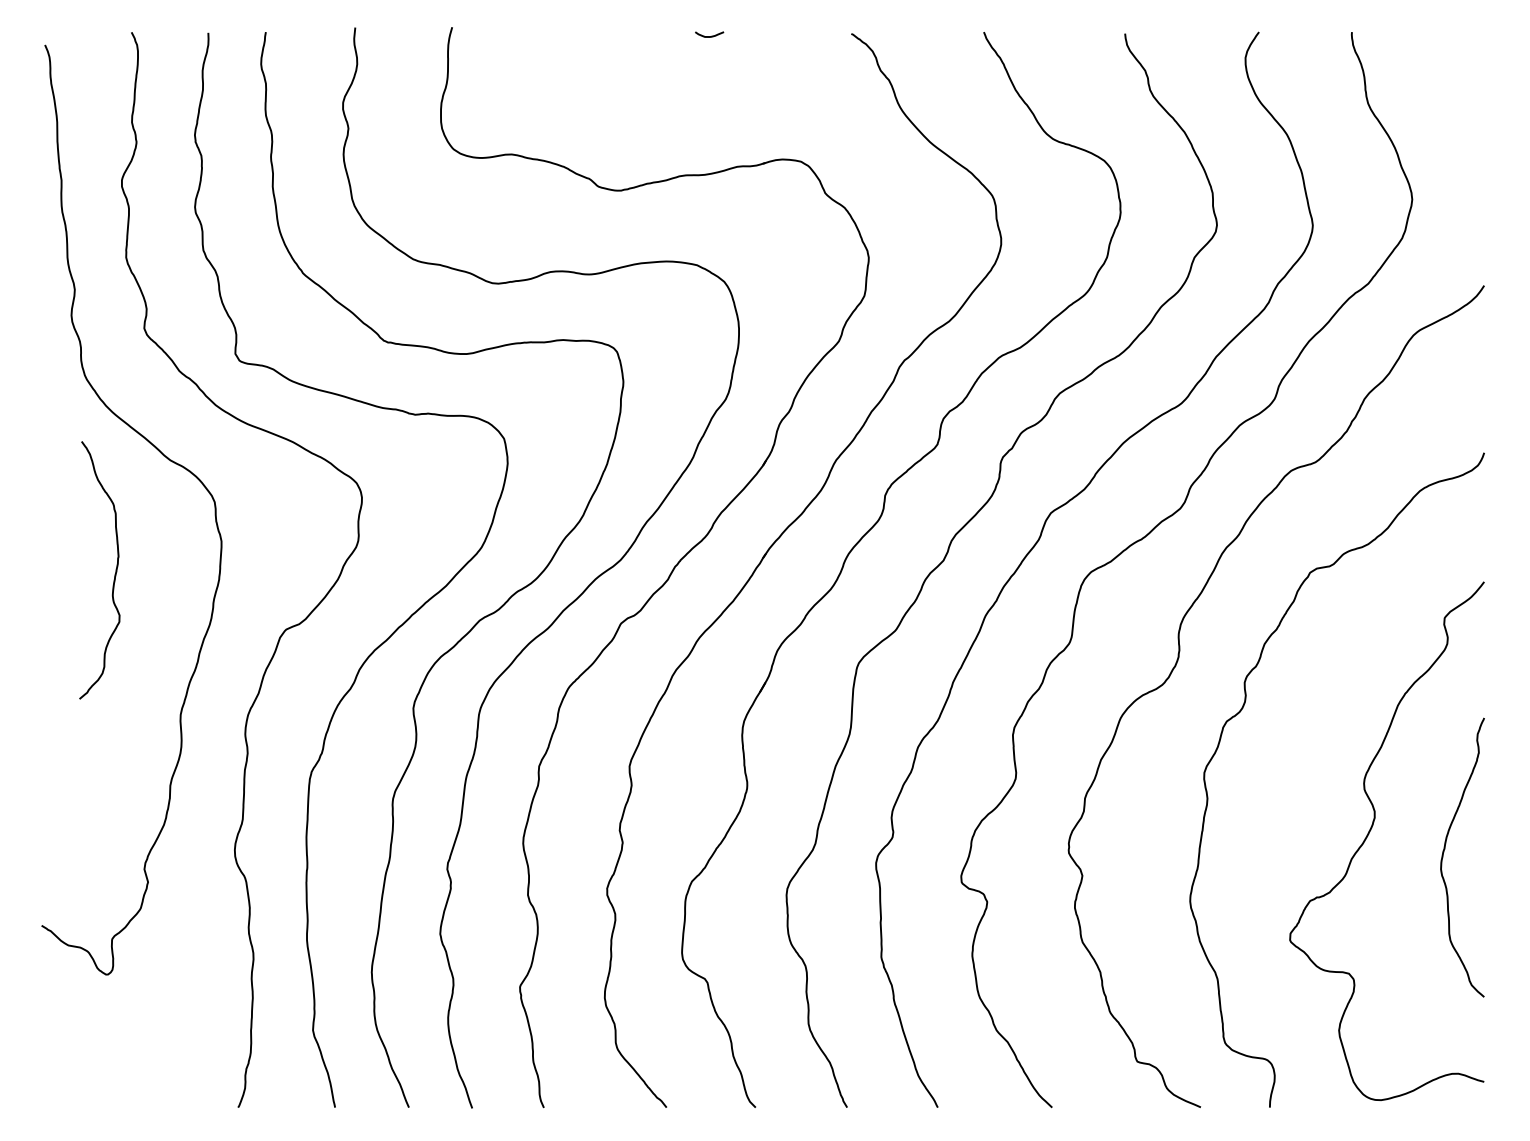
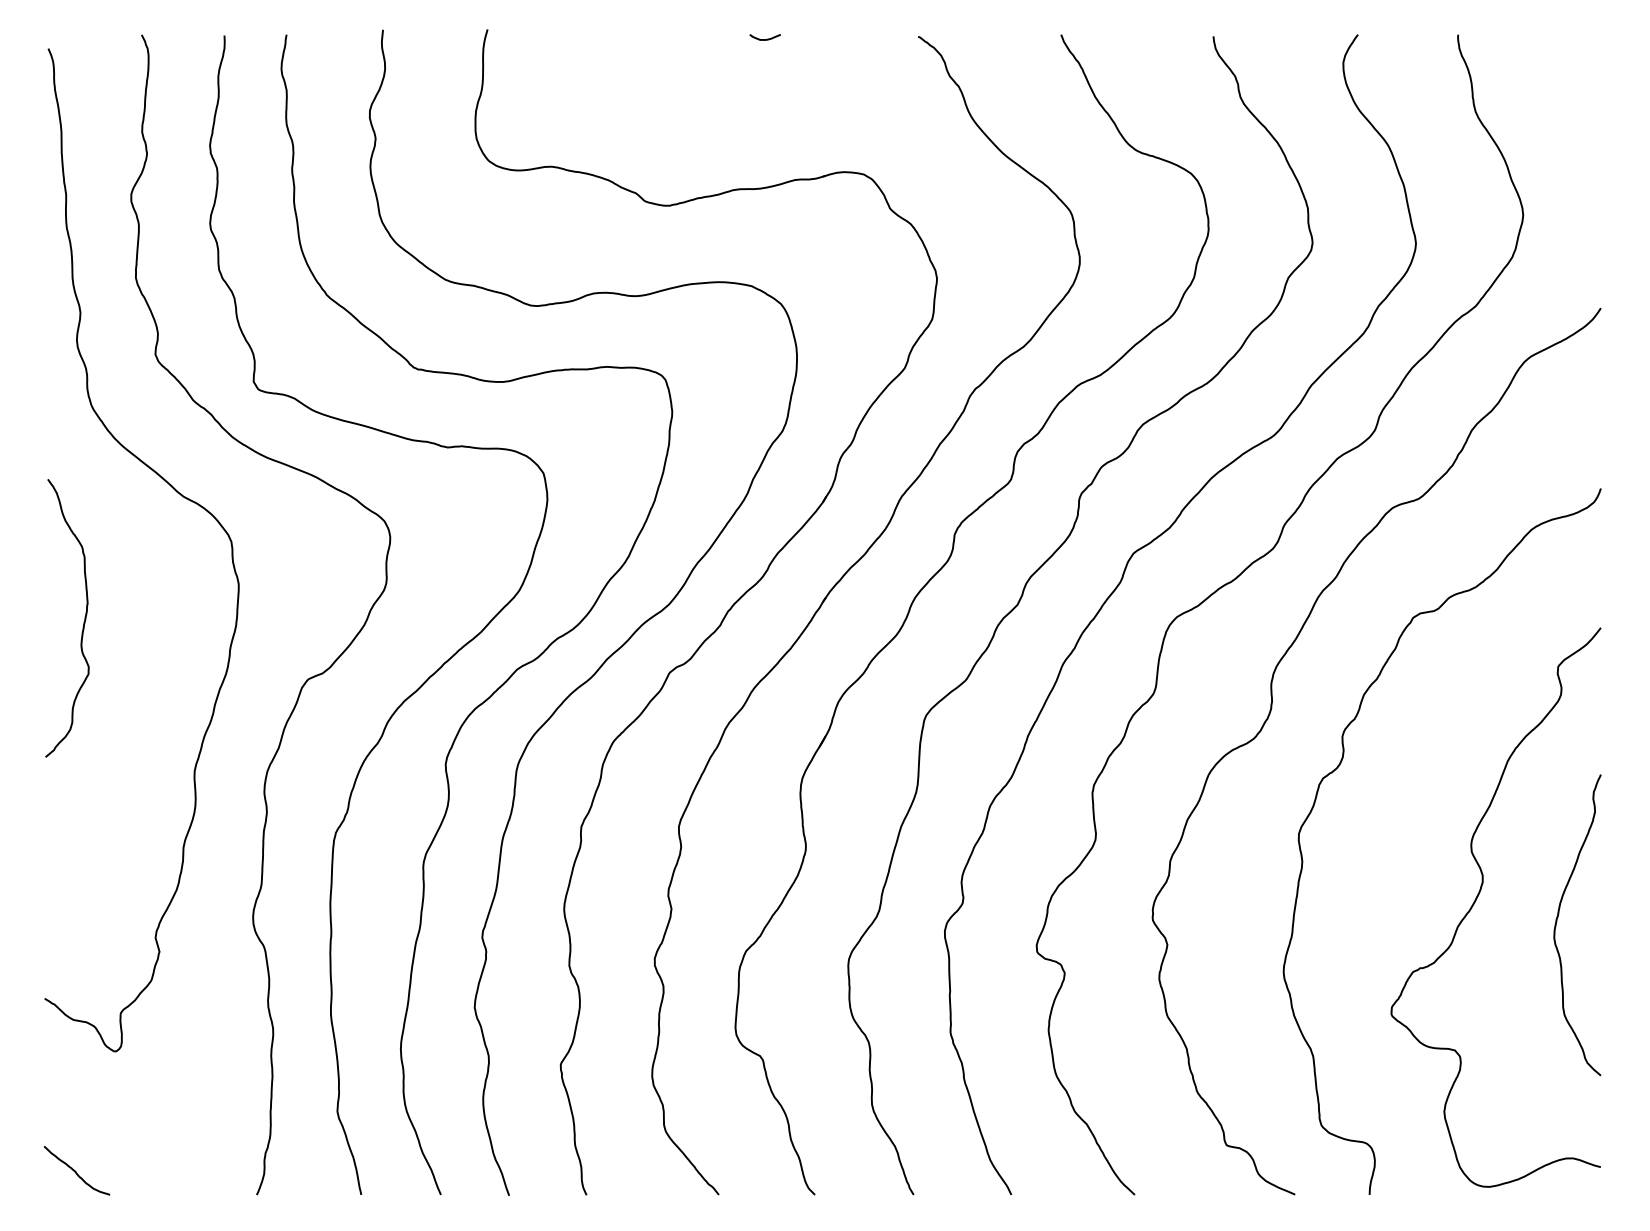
curve: (114, 574) -> (83, 622), moved
curve: (71, 1085) -> (76, 1171), added

